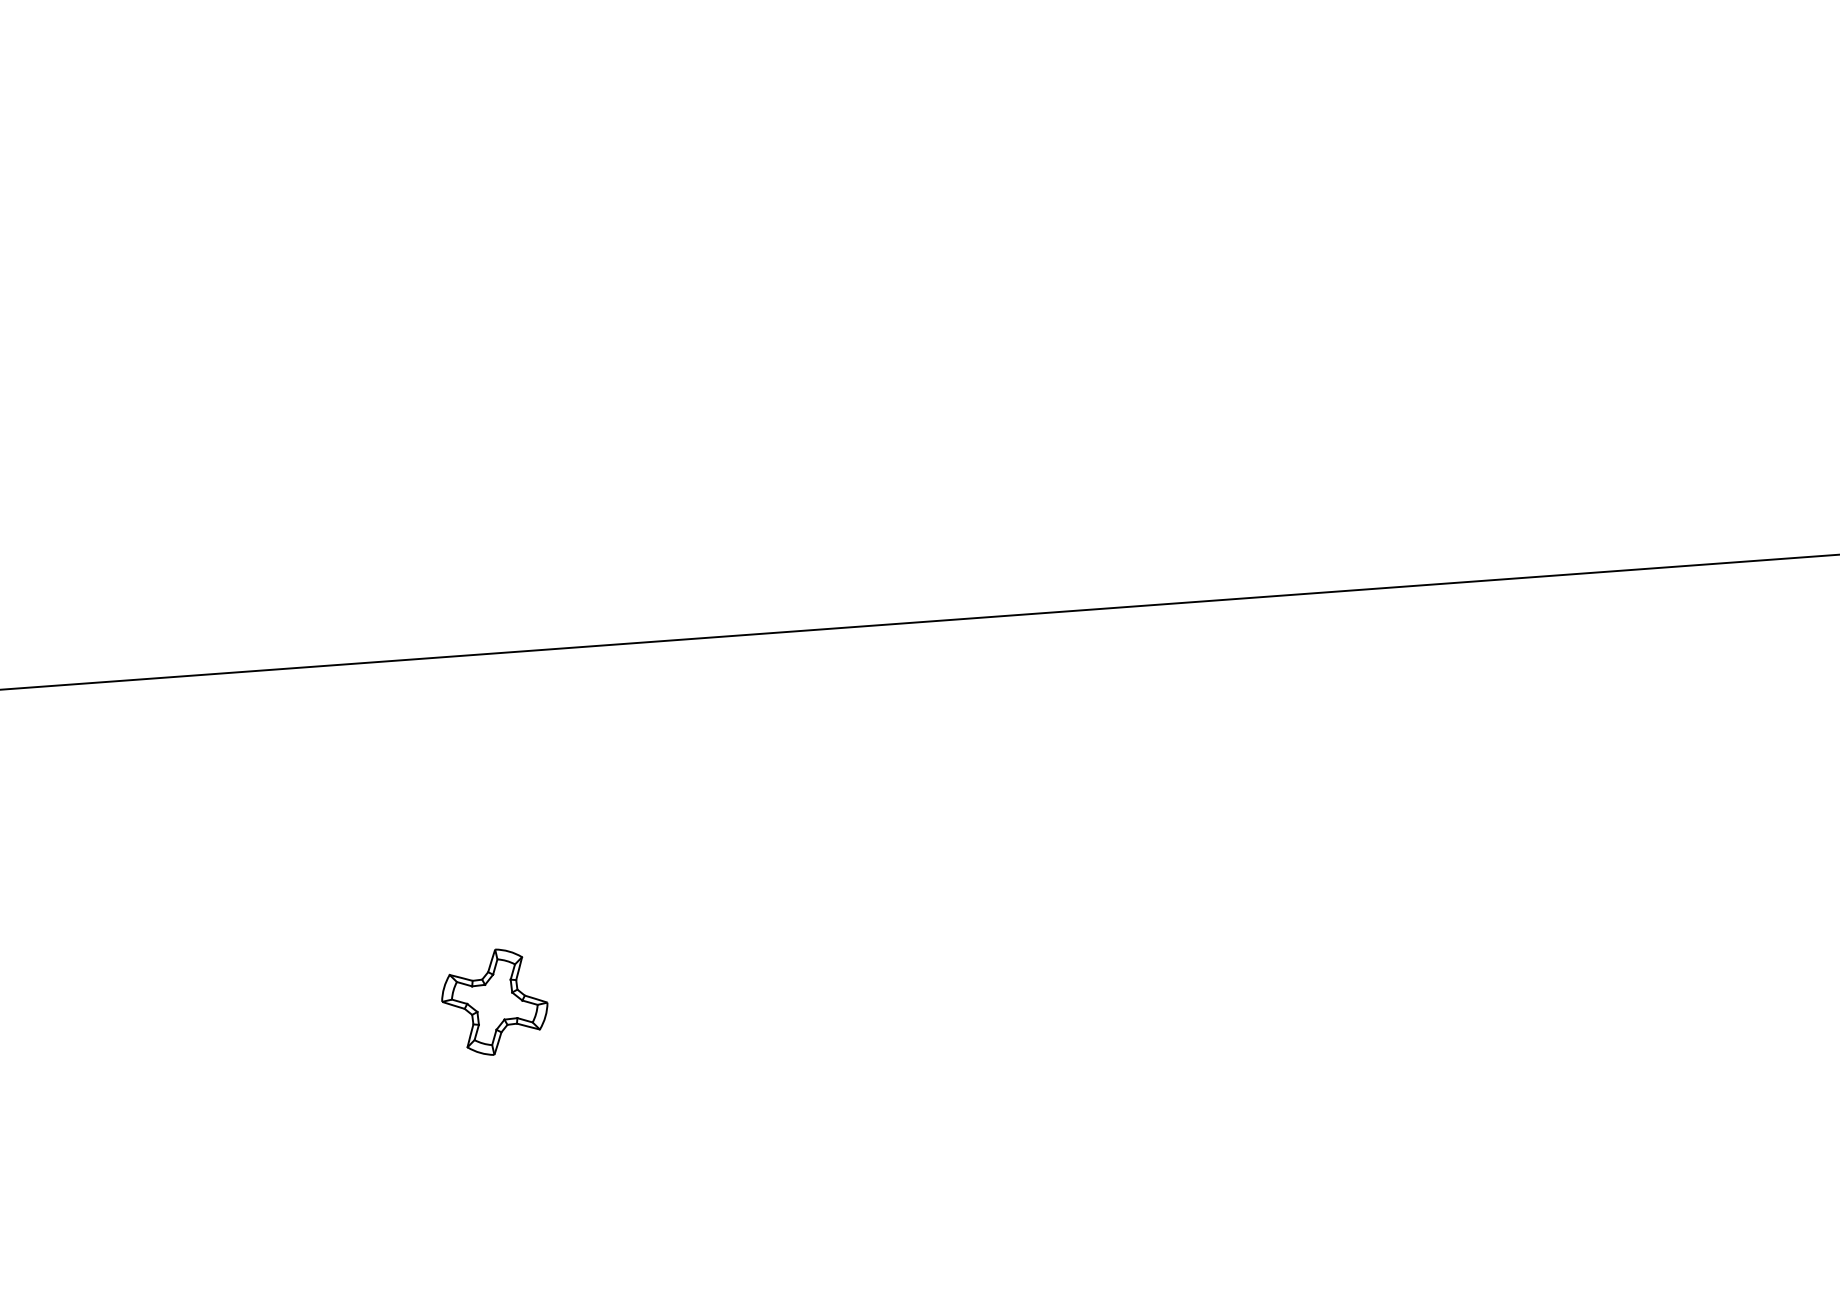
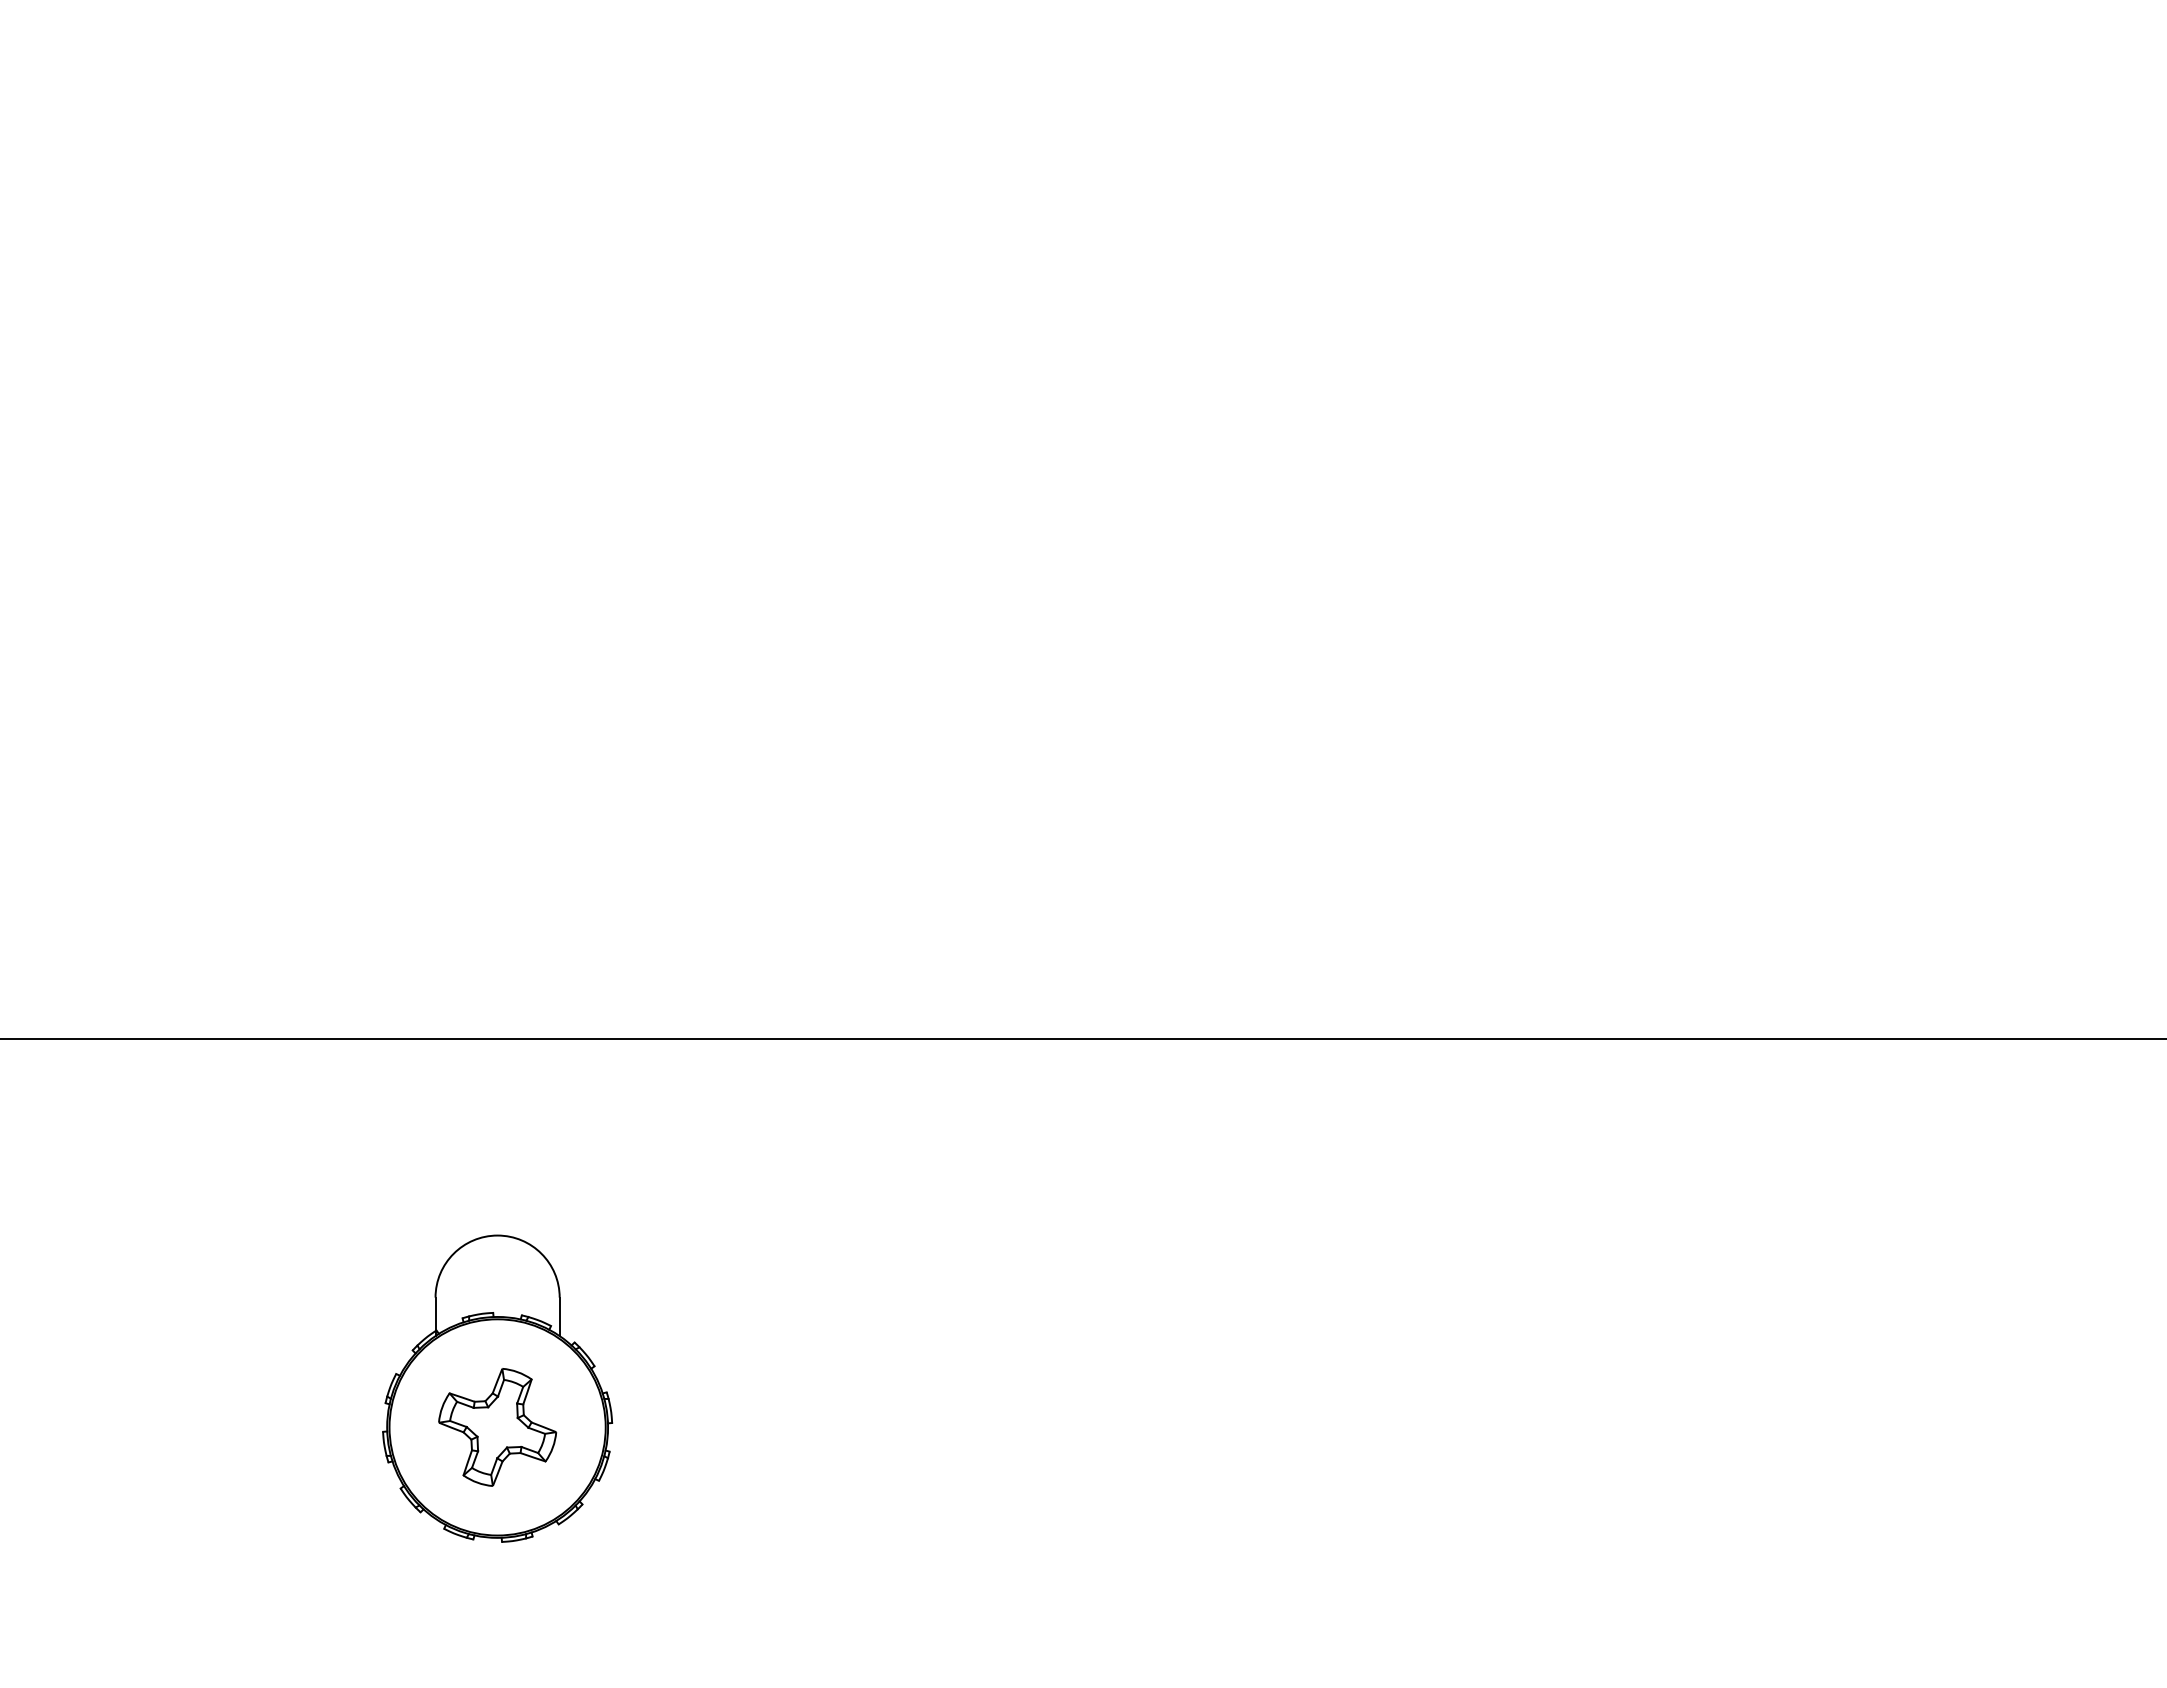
part: (492, 967) -> (497, 1388), added

